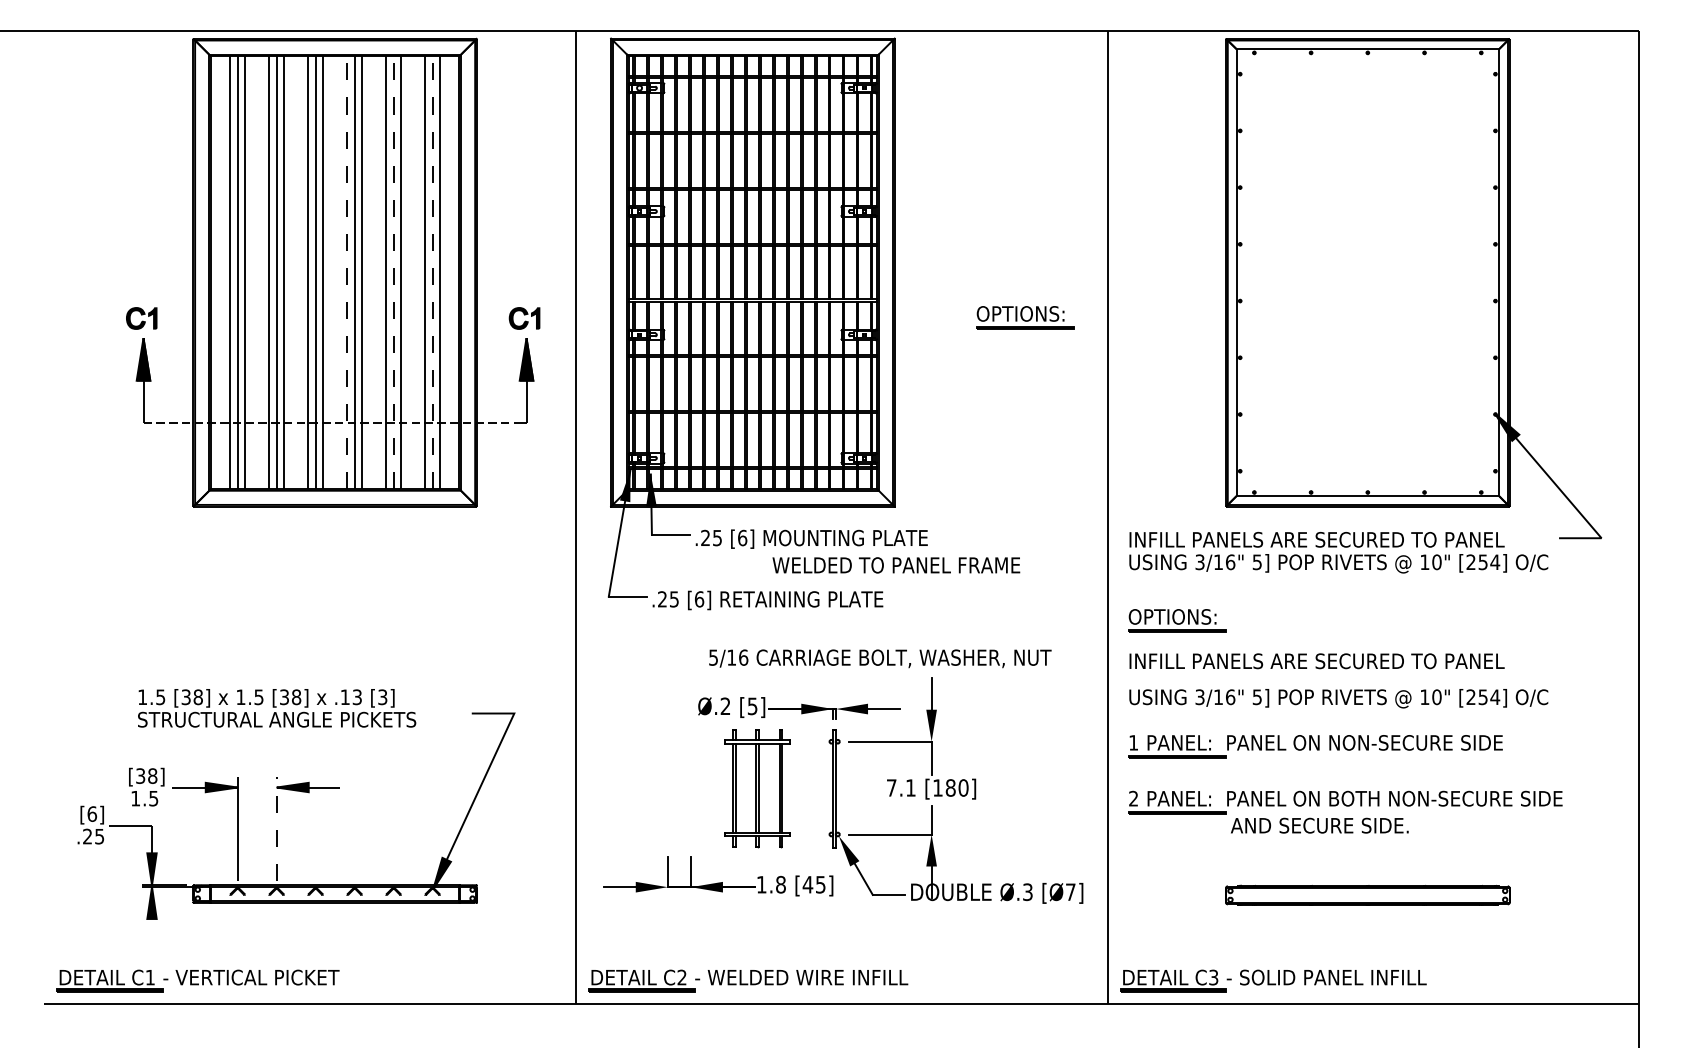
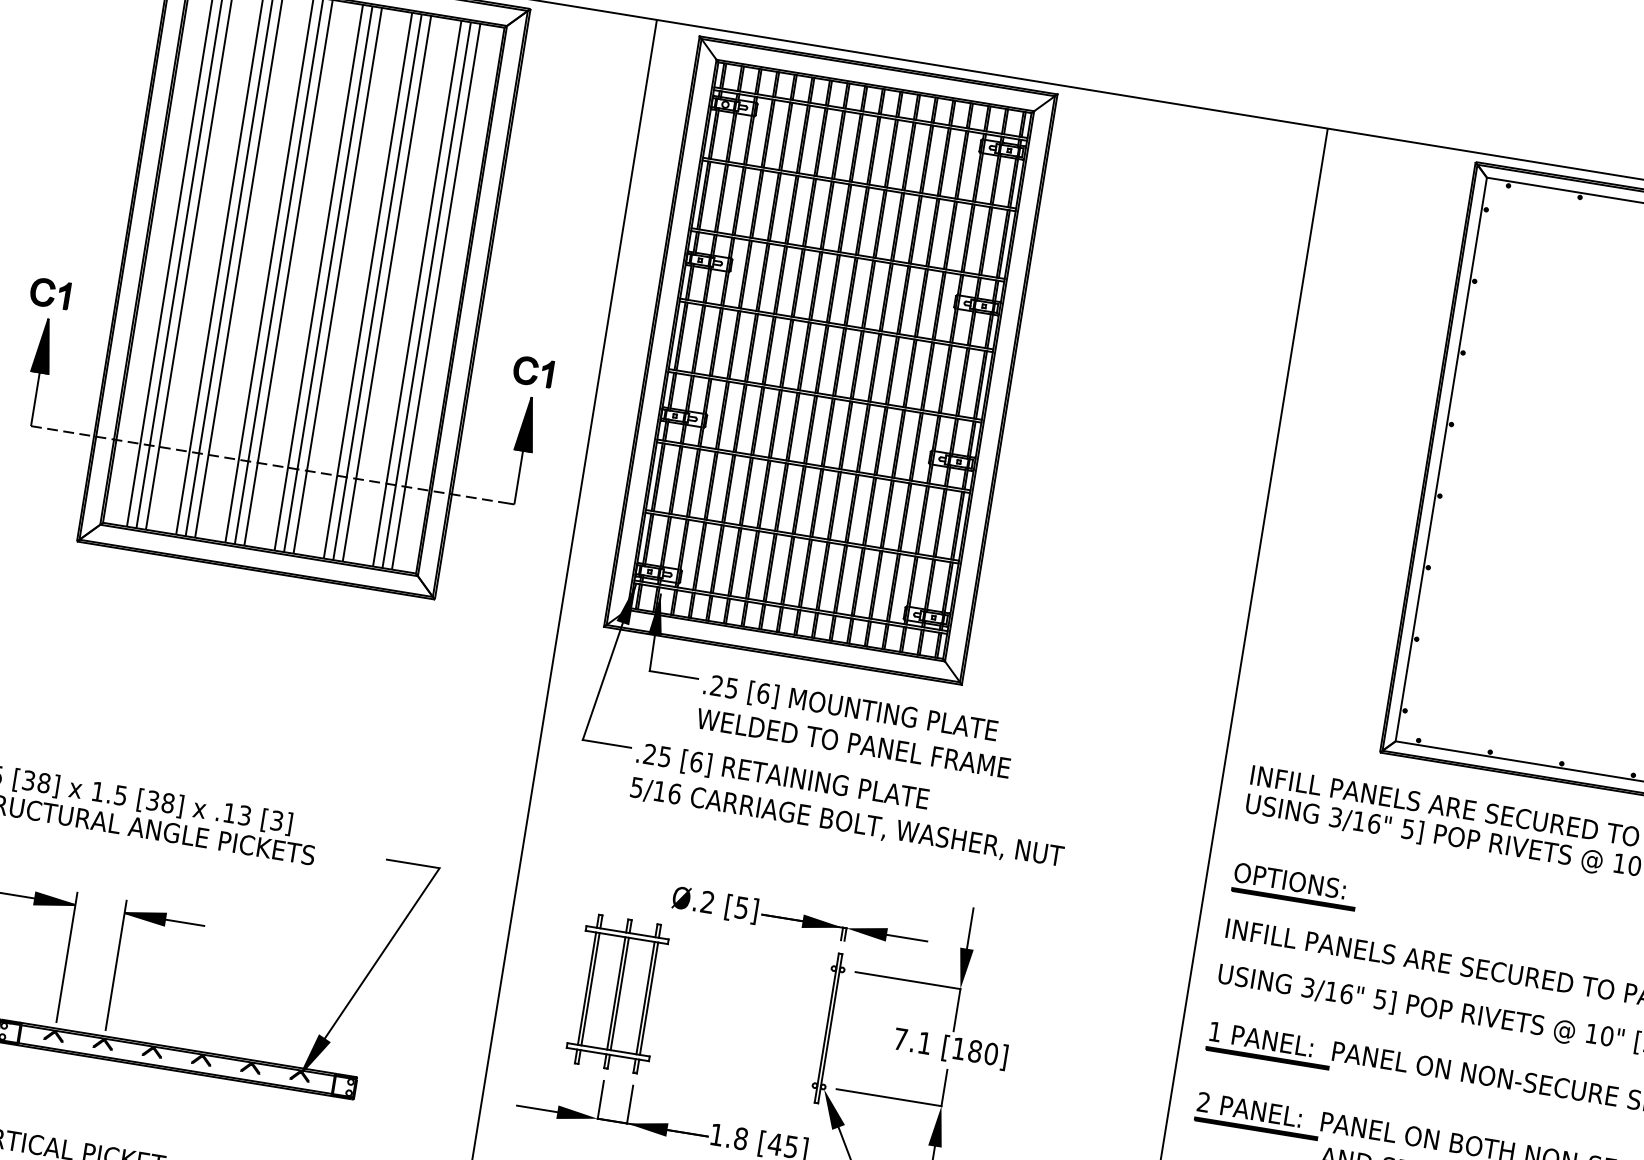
line: (347, 272) -> (319, 277), dashed -> solid
line: (393, 272) -> (377, 287), dashed -> solid
line: (432, 272) -> (426, 294), dashed -> solid
part: (1025, 317) -> (1165, 472), removed
text: (896, 565) -> (853, 743), moved
text: (880, 658) -> (847, 822), moved
part: (757, 788) -> (617, 994), moved
line: (276, 829) -> (115, 965), dashed -> solid

